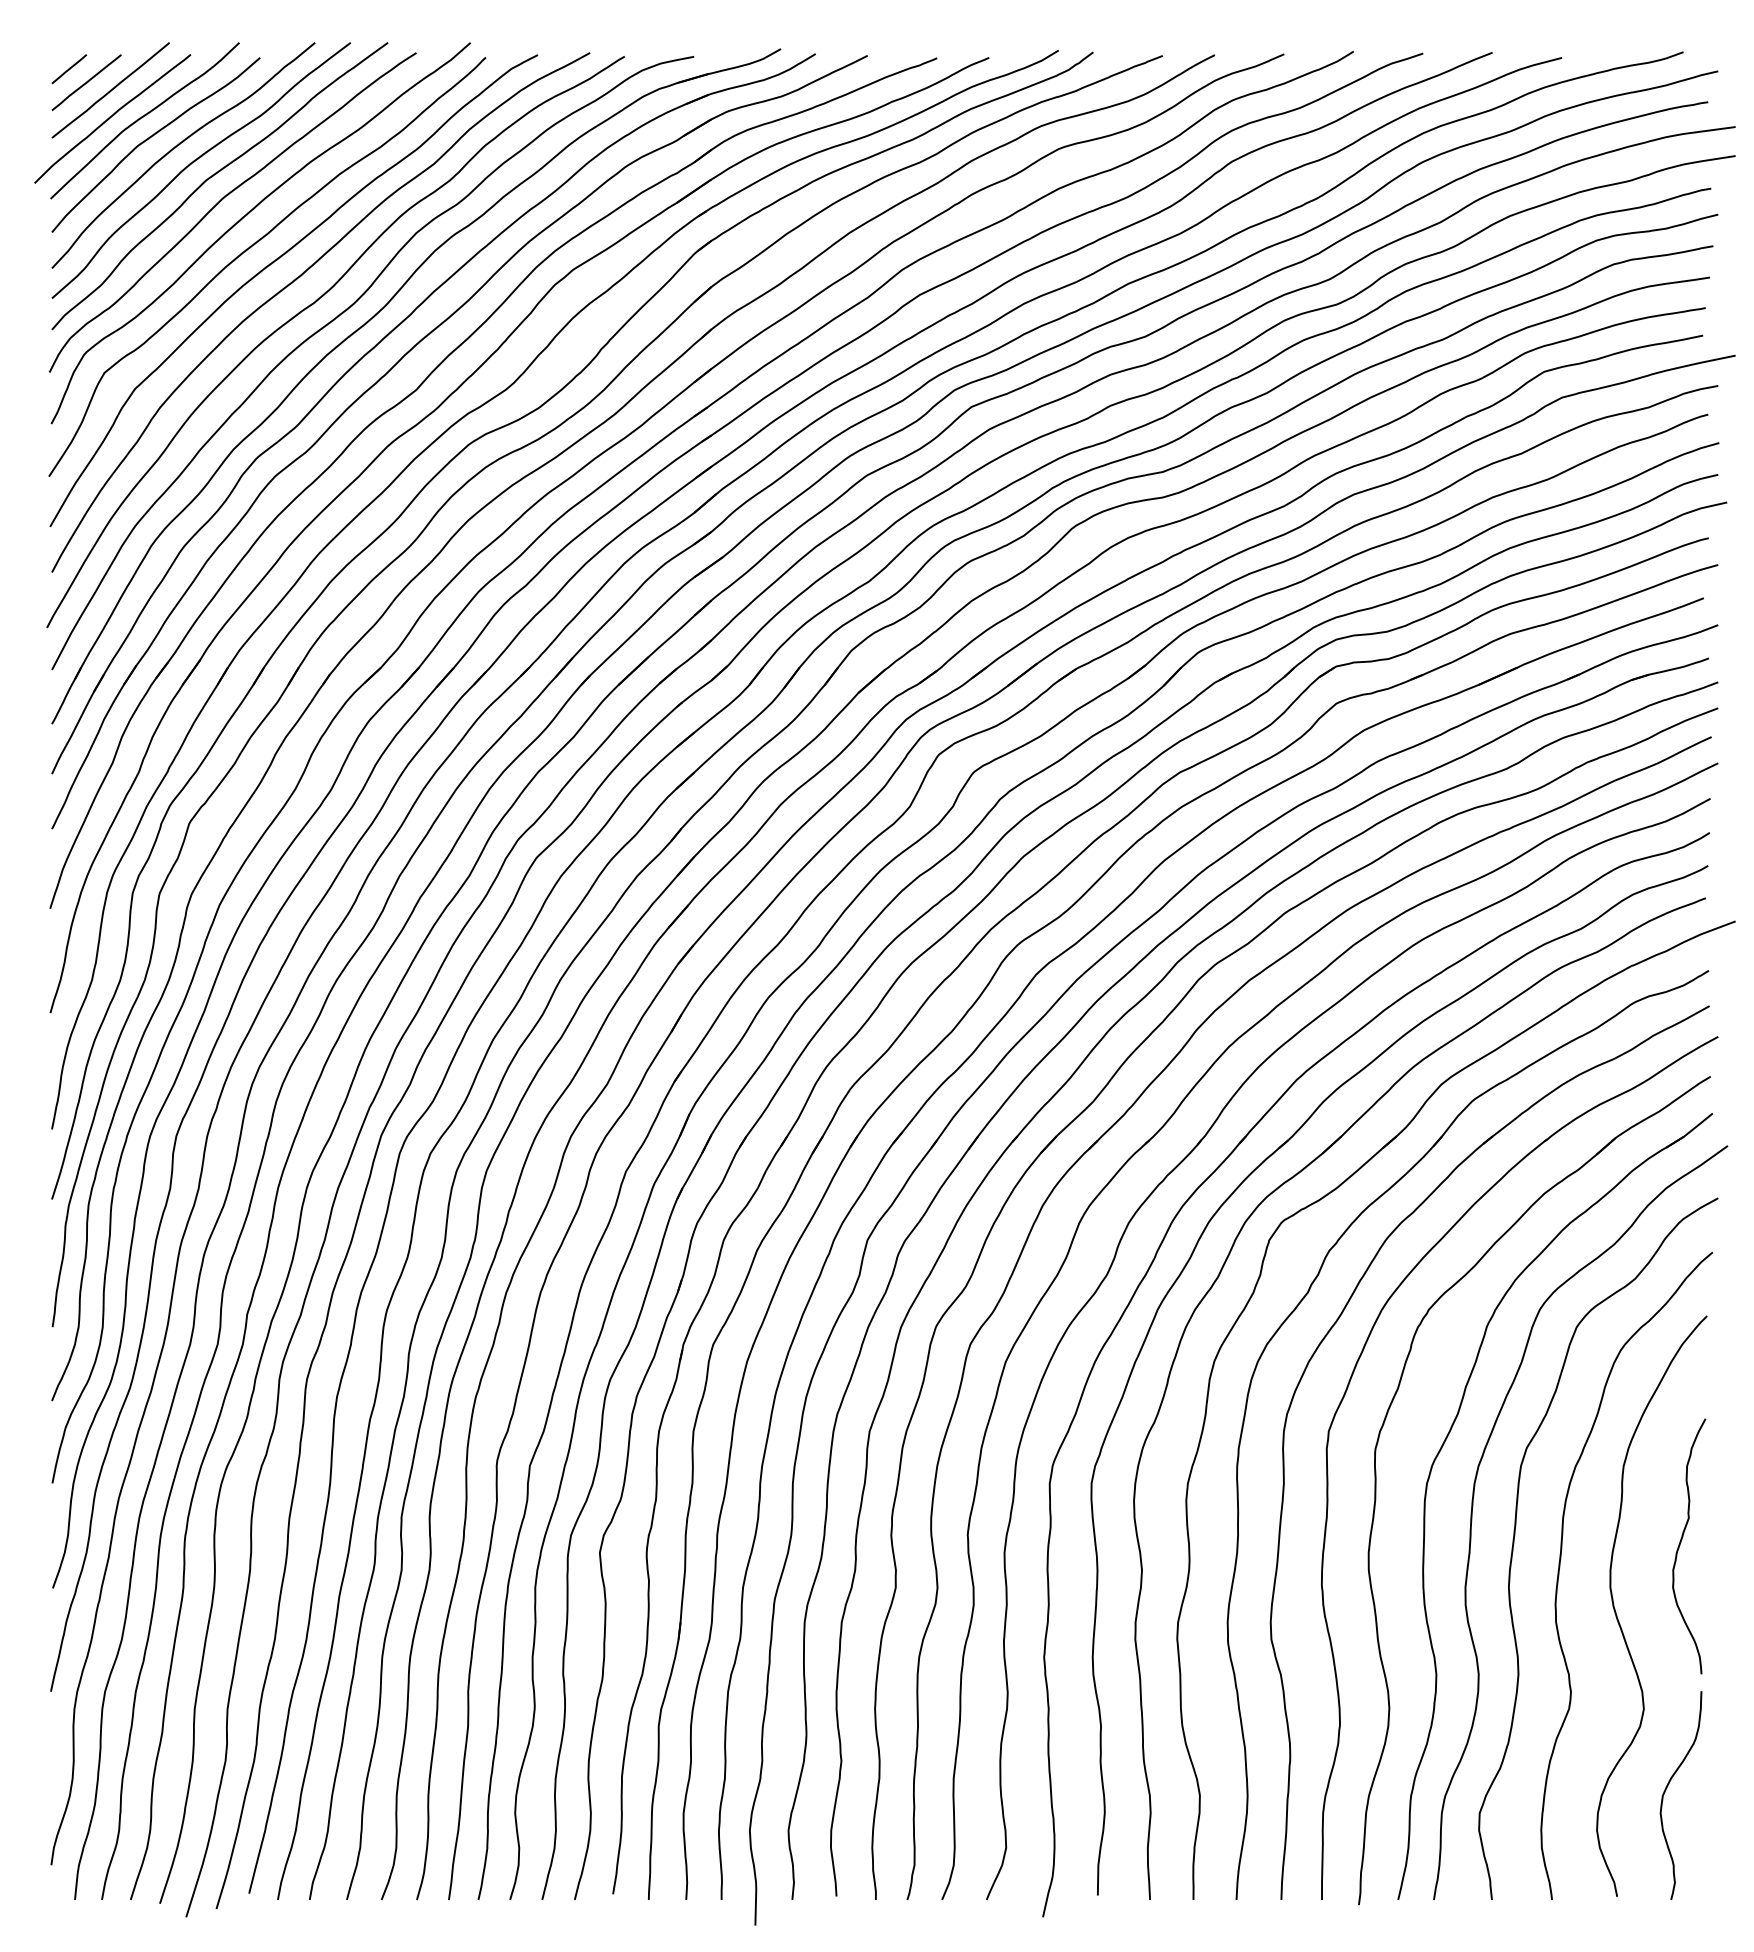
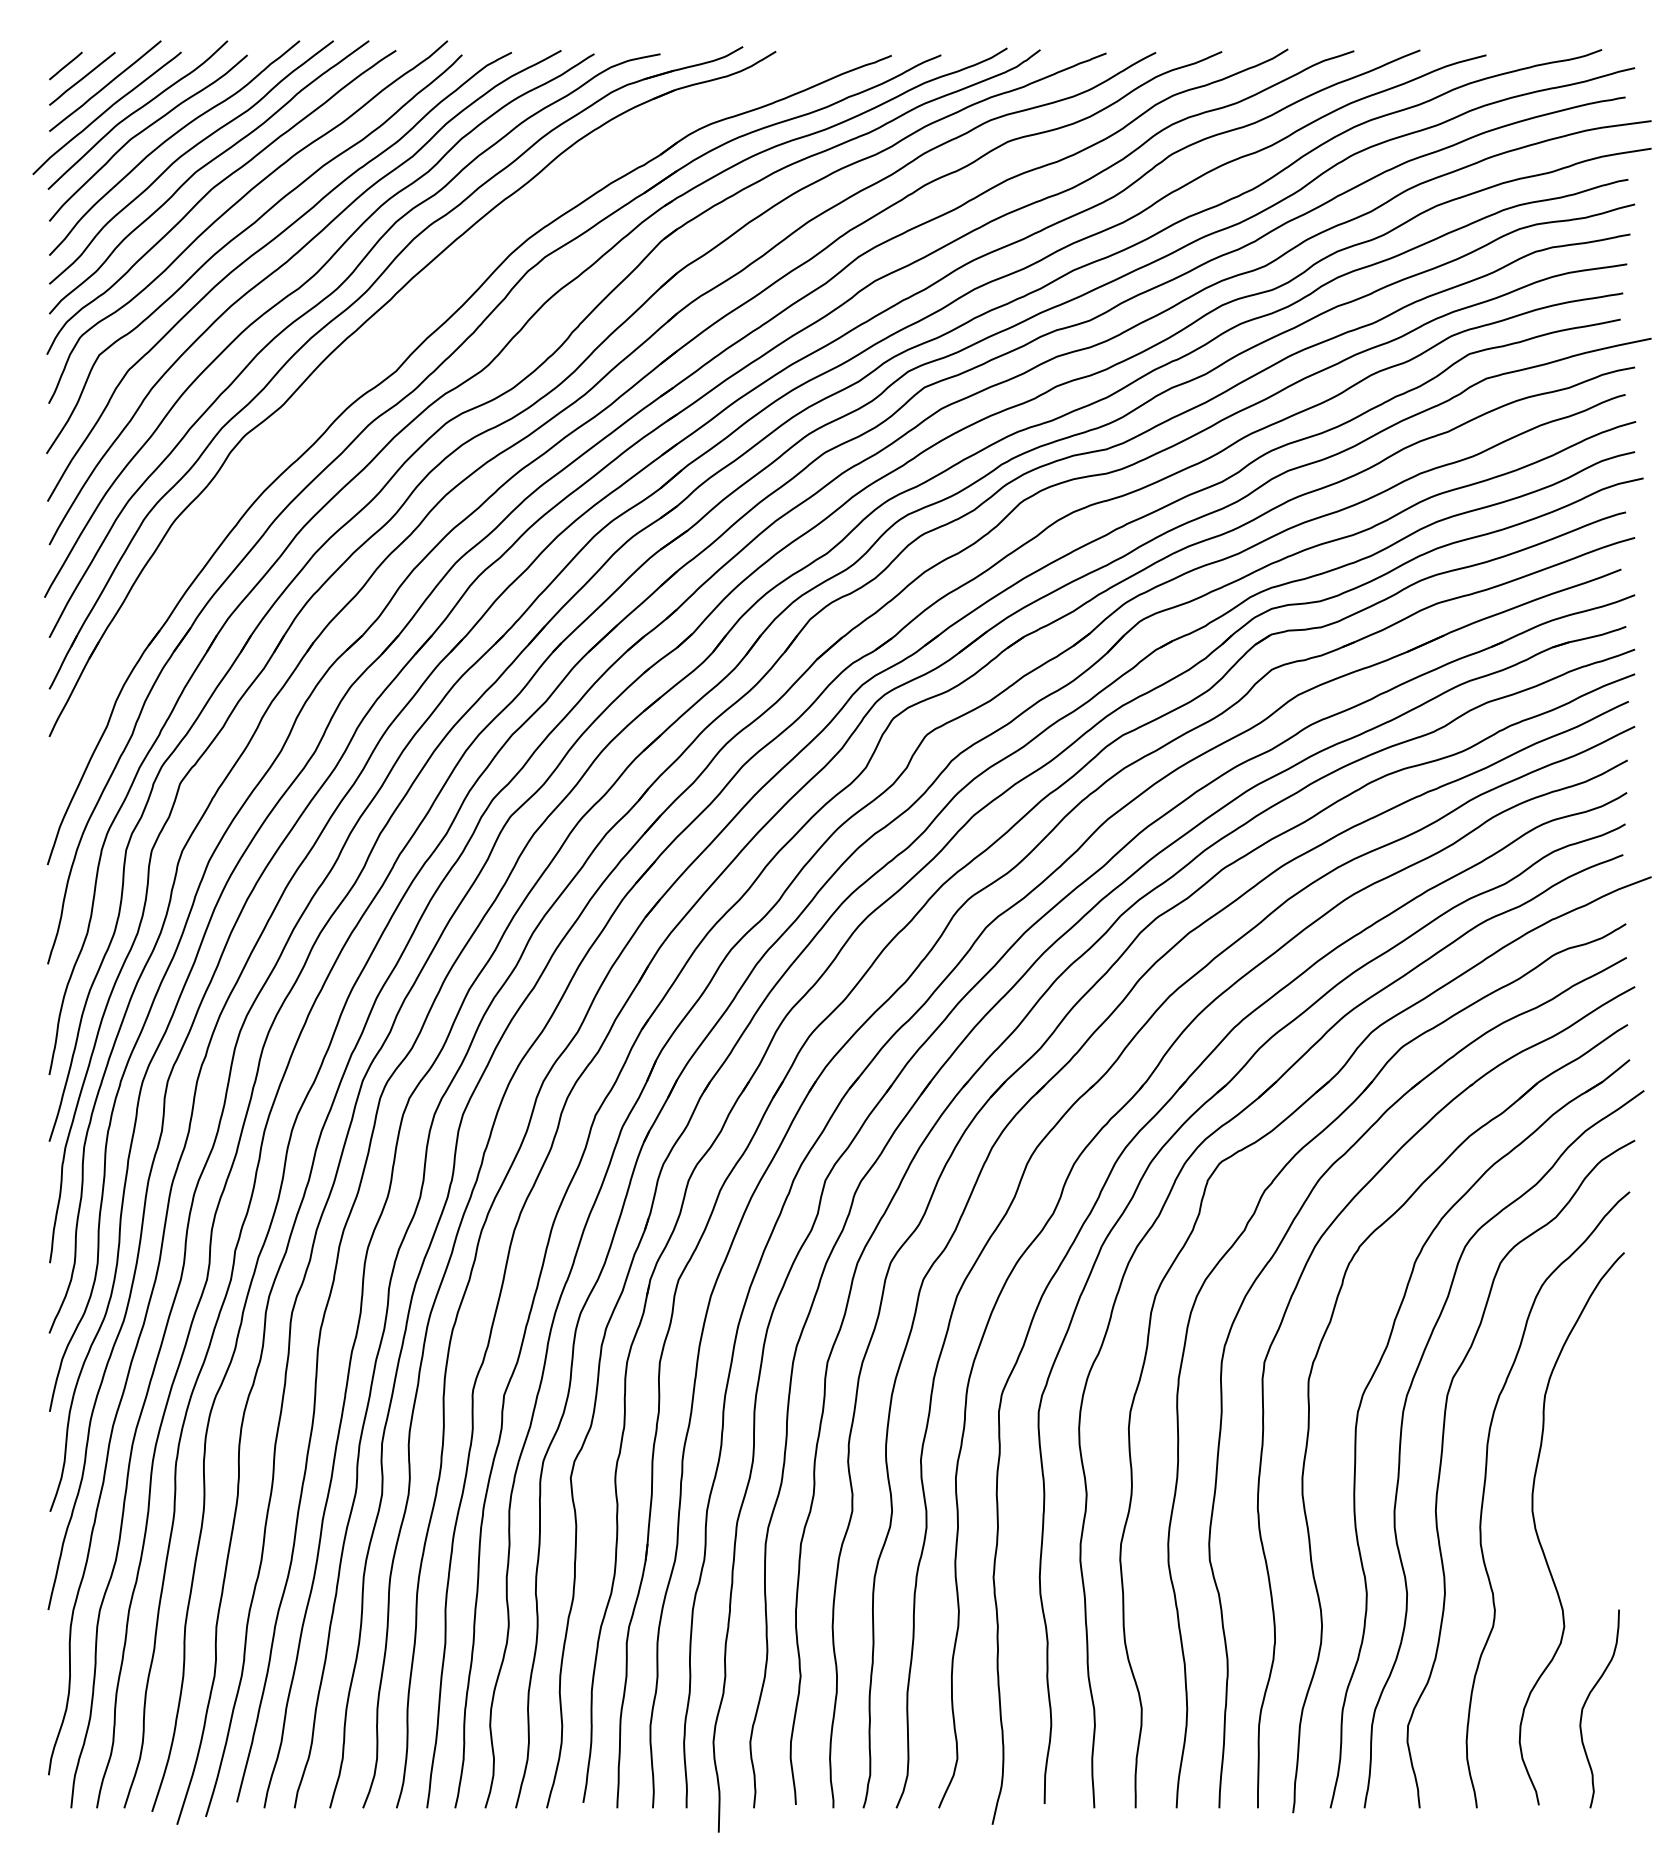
part: (389, 372) -> (370, 354), removed
curve: (1681, 1541) -> (1600, 1467), removed

